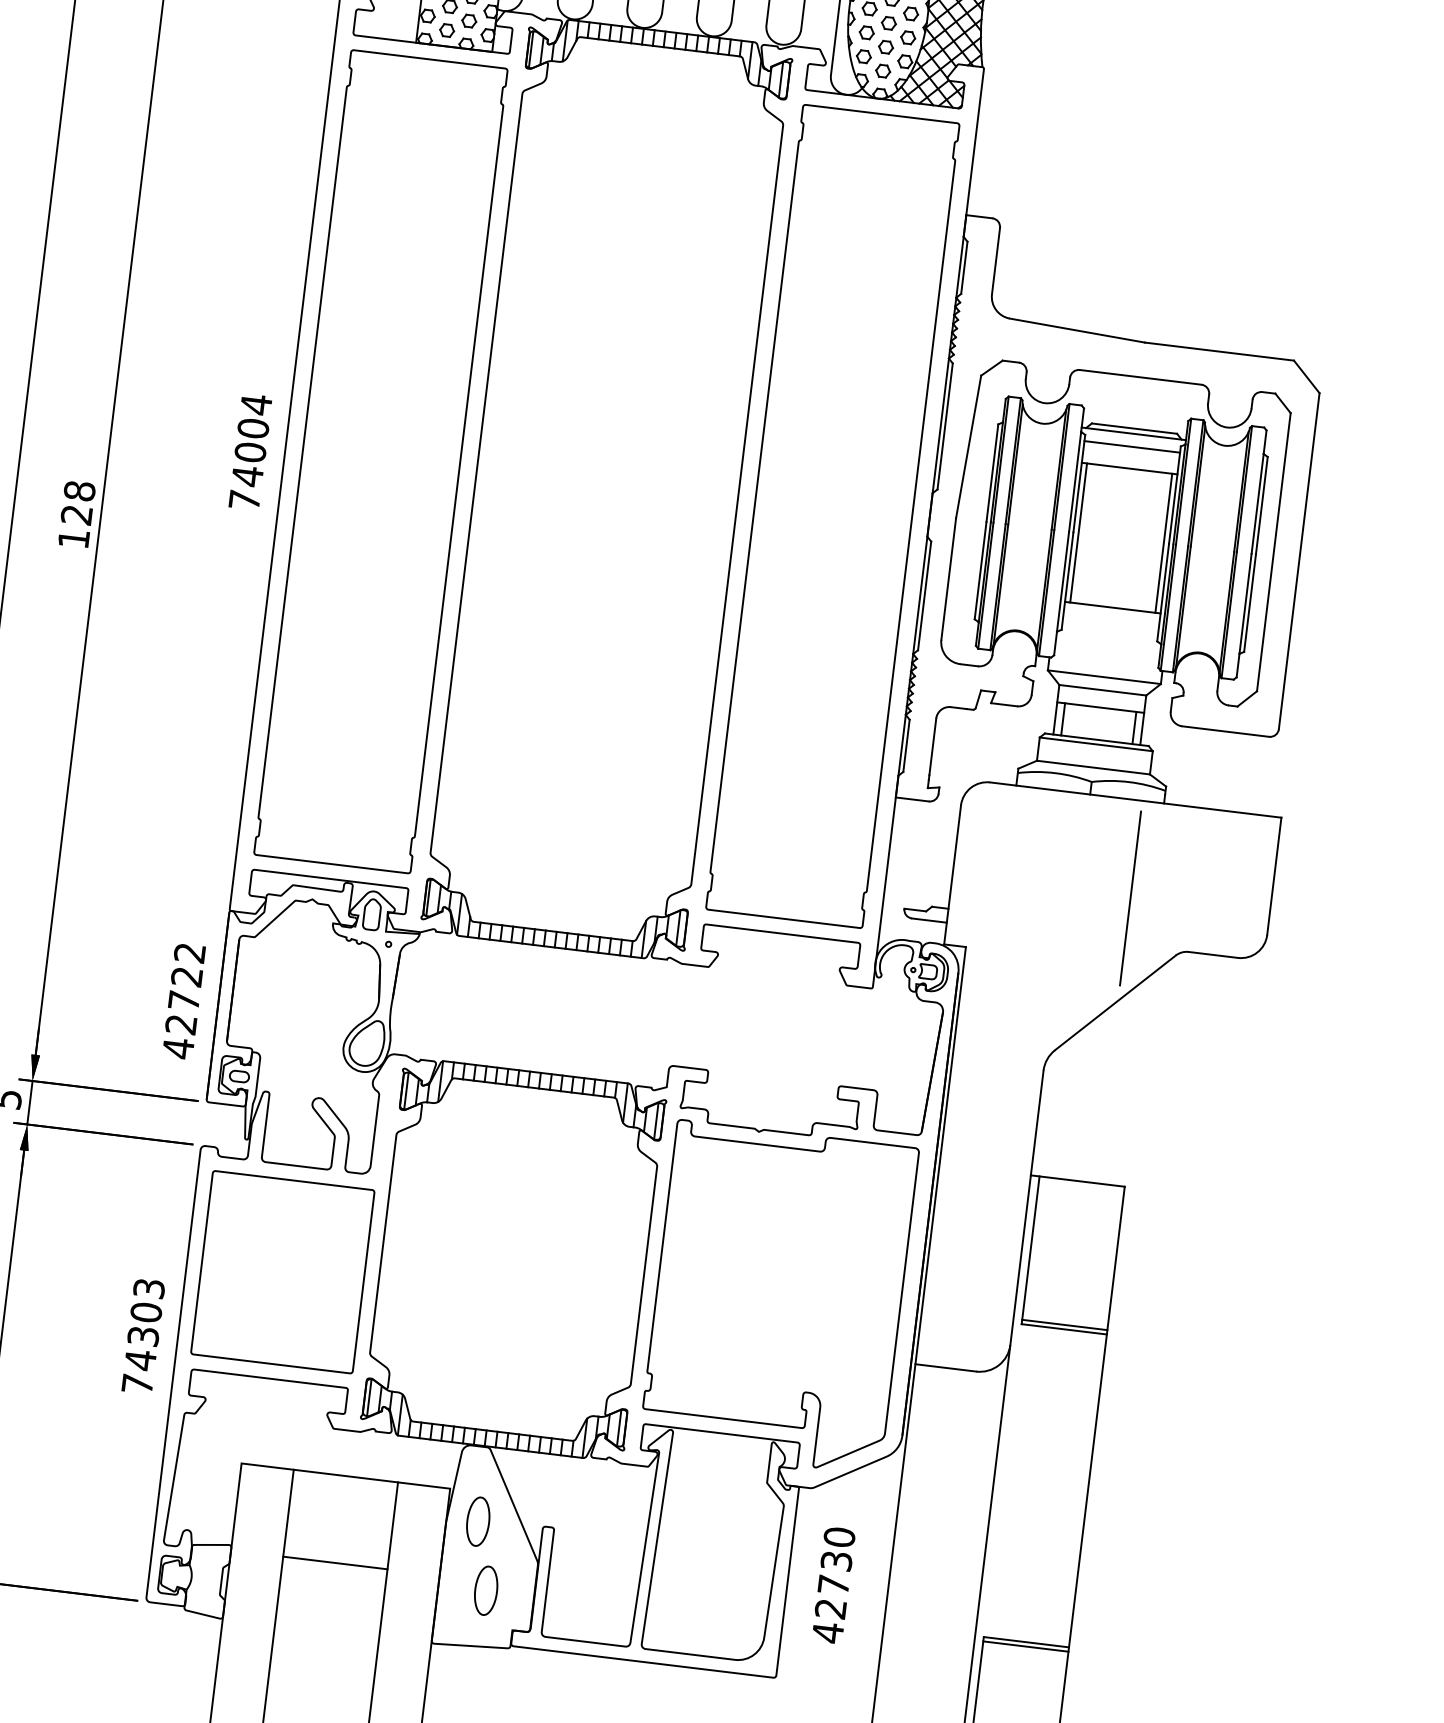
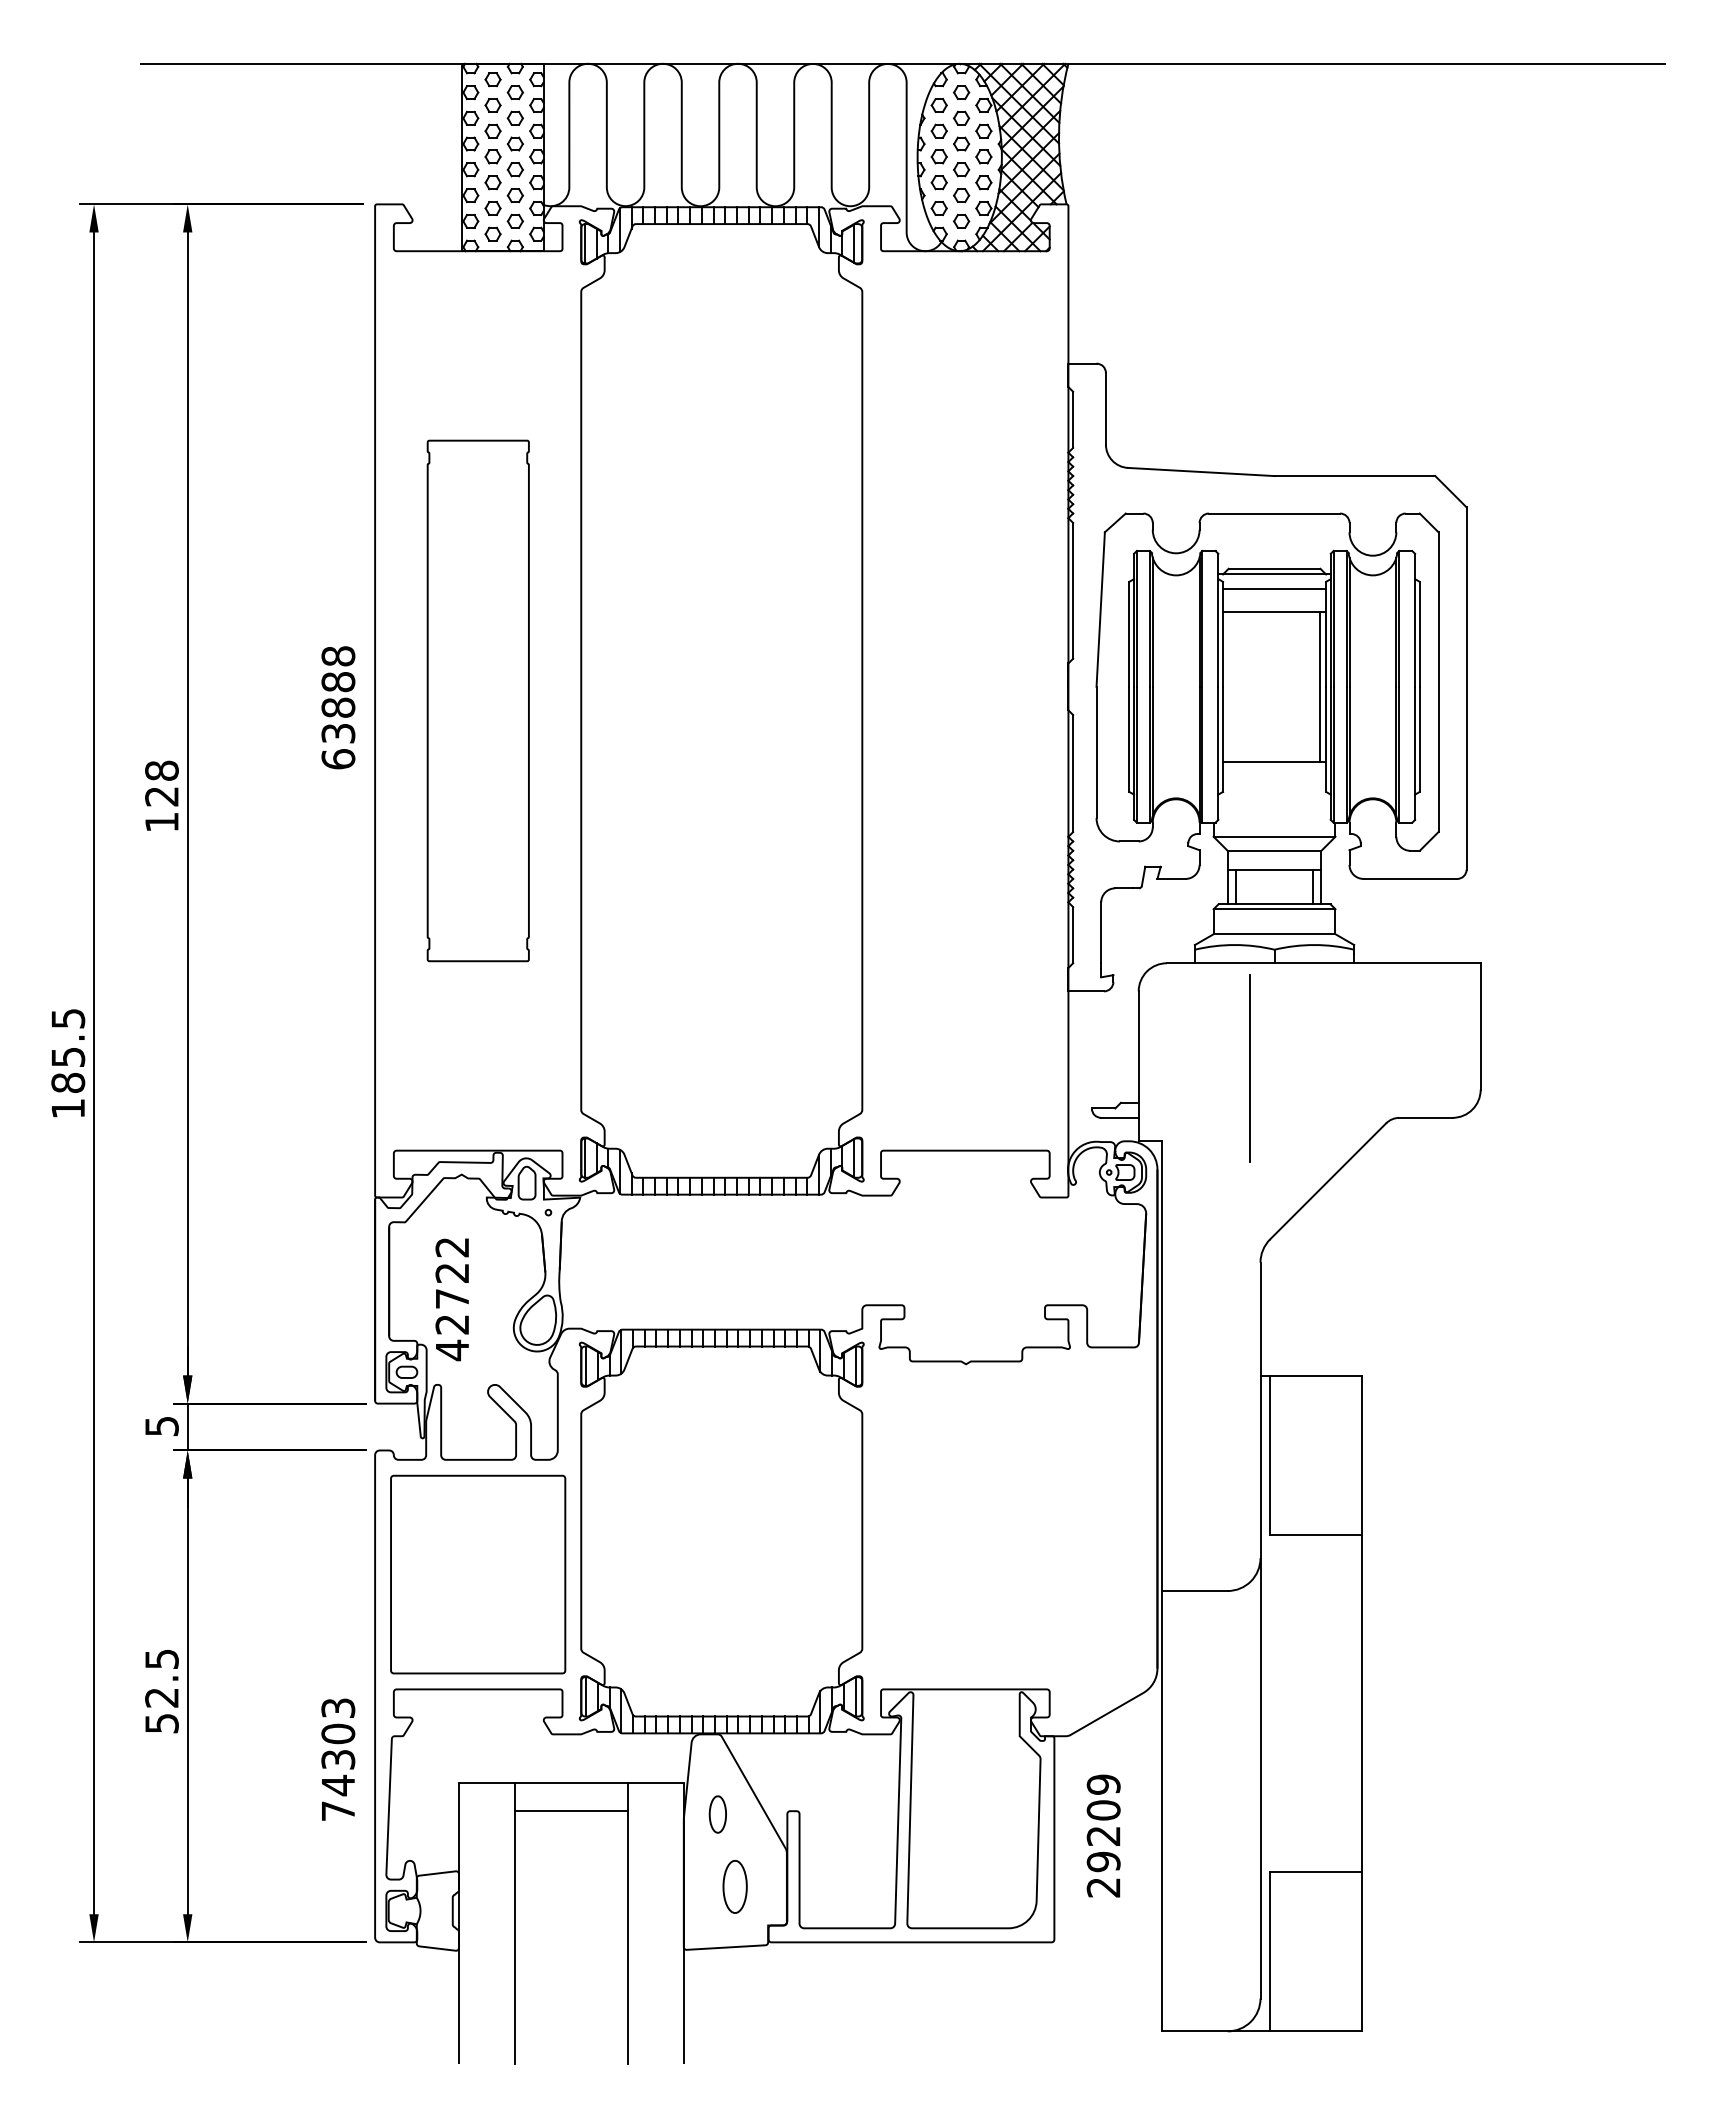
text: (250, 452) -> (338, 707), 74004 -> 63888
part: (381, 461) -> (478, 700), size x0.6
part: (833, 516) -> (965, 700), removed
line: (1078, 532) -> (1228, 686), removed
line: (1130, 898) -> (1249, 1068), moved
text: (183, 1001) -> (451, 1299), moved
part: (778, 1297) -> (1008, 1537), removed
line: (1064, 1325) -> (1315, 1530), removed
text: (143, 1336) -> (338, 1759), moved
part: (477, 1521) -> (717, 1814), size x0.7
line: (335, 1562) -> (571, 1810), moved
text: (833, 1585) -> (1103, 1836), 42730 -> 29209
line: (1025, 1646) -> (1315, 1876), removed

